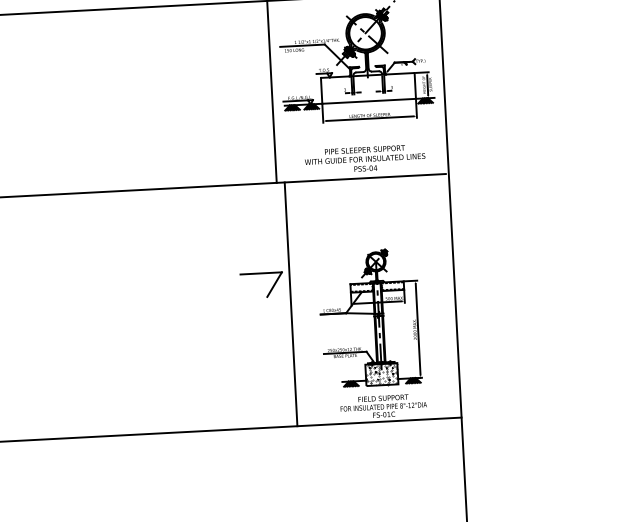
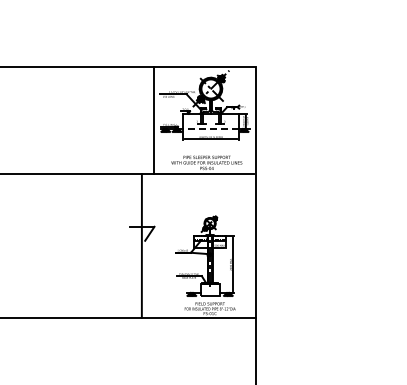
line: (370, 102) -> (211, 129), solid -> dashed
line: (290, 303) -> (141, 245), moved
hatch: (380, 373) -> (209, 289), removed

